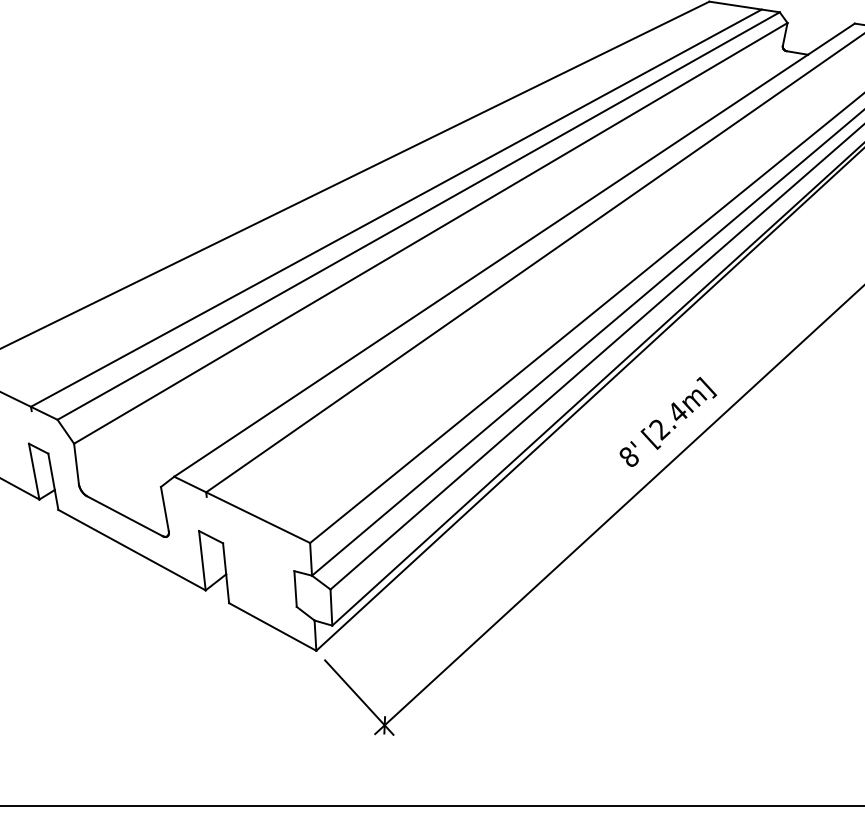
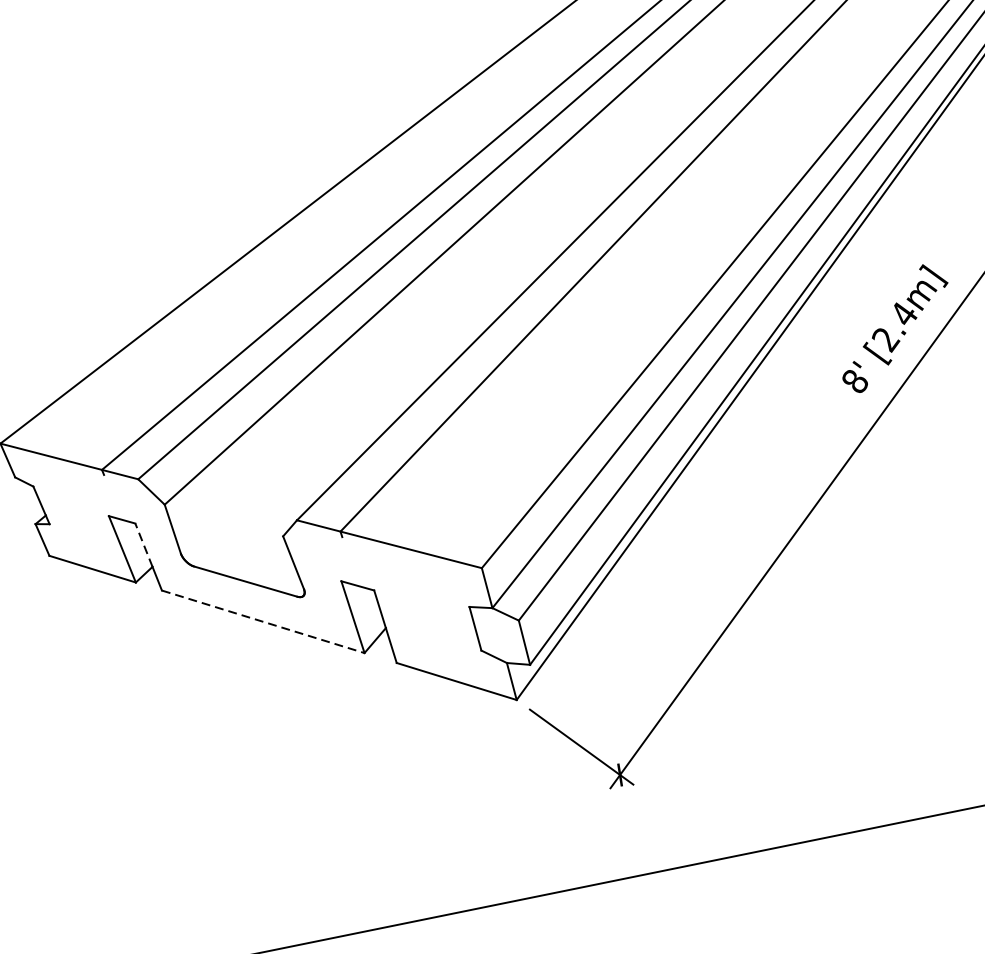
line: (51, 471) -> (143, 544), solid -> dashed
line: (132, 550) -> (263, 622), solid -> dashed

